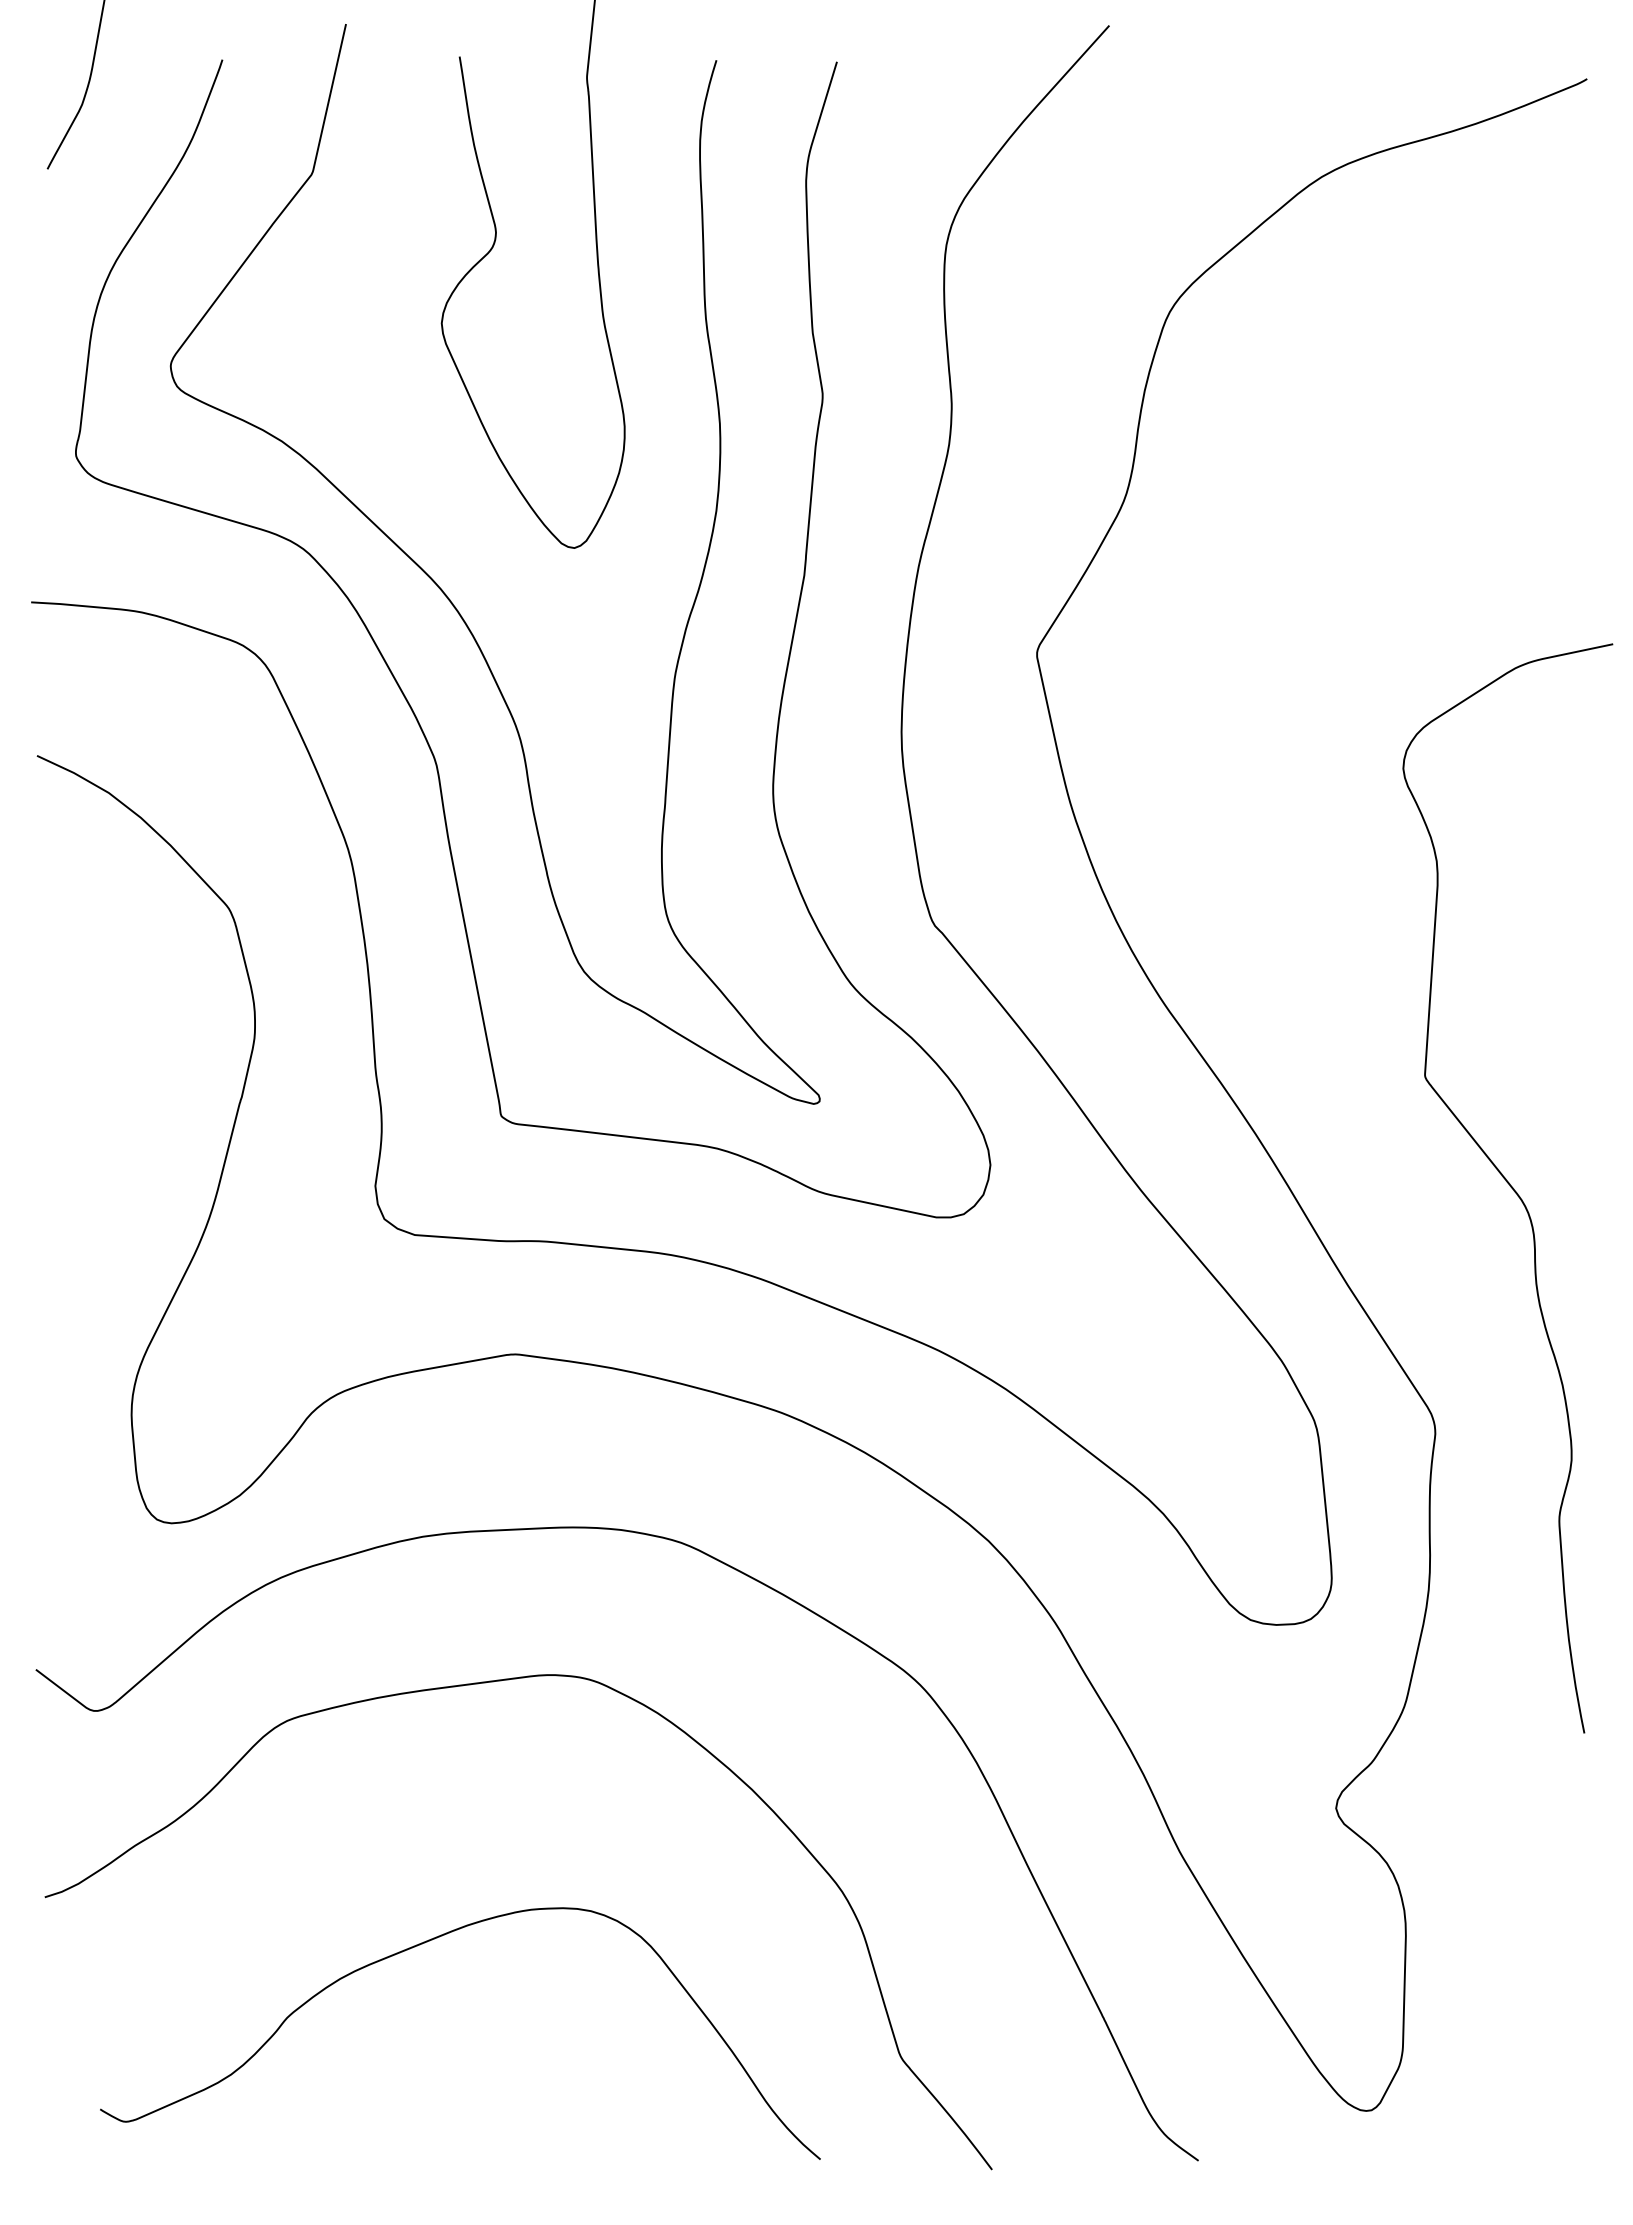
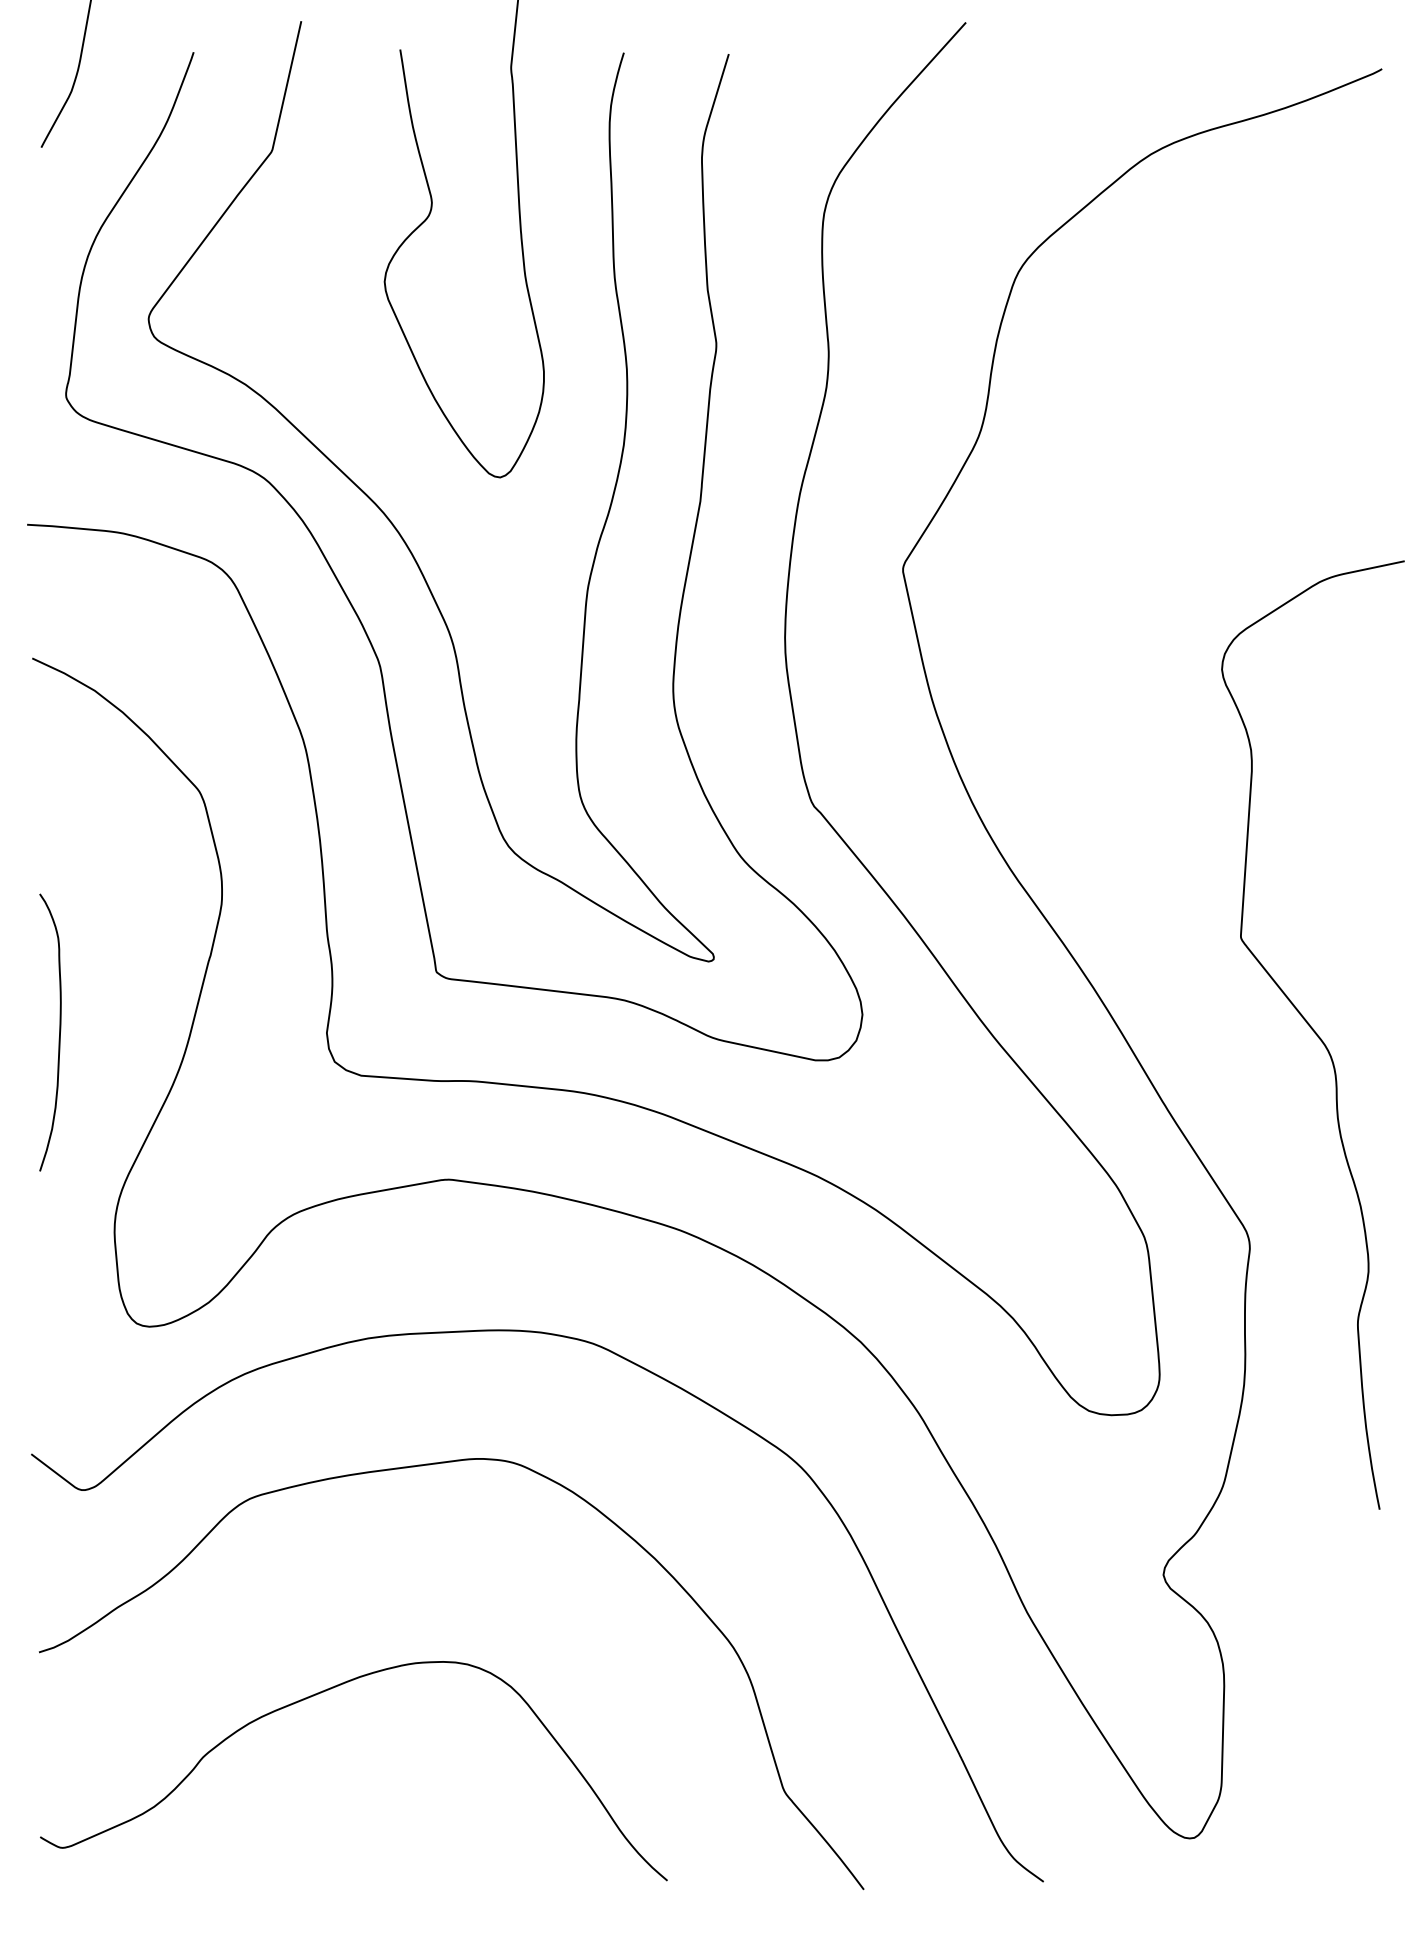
curve: (68, 1185) -> (59, 1032), added
curve: (422, 1944) -> (320, 1693), moved

